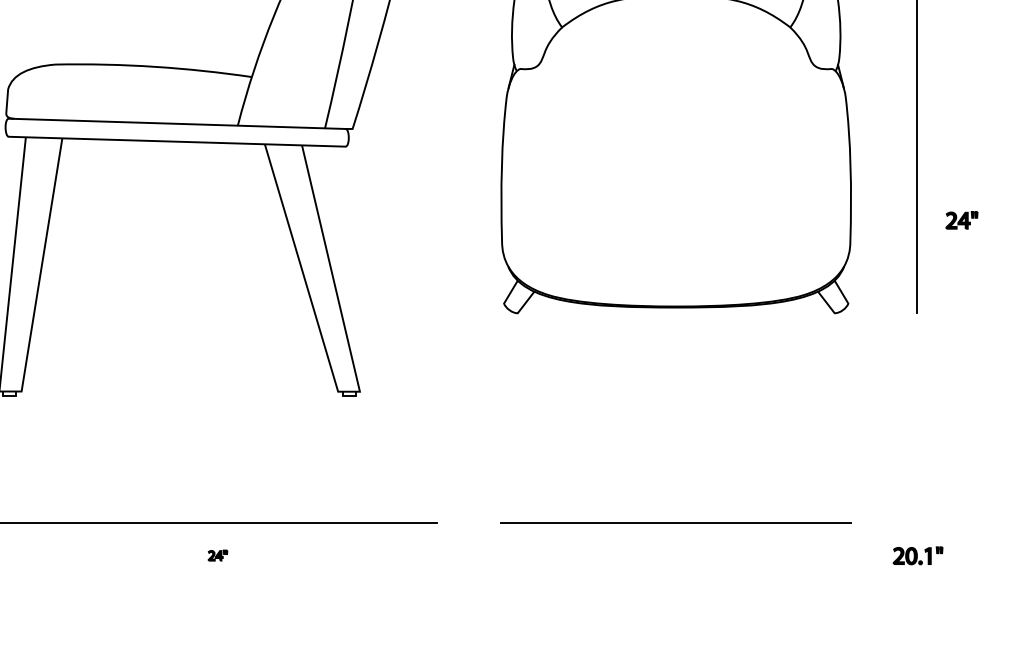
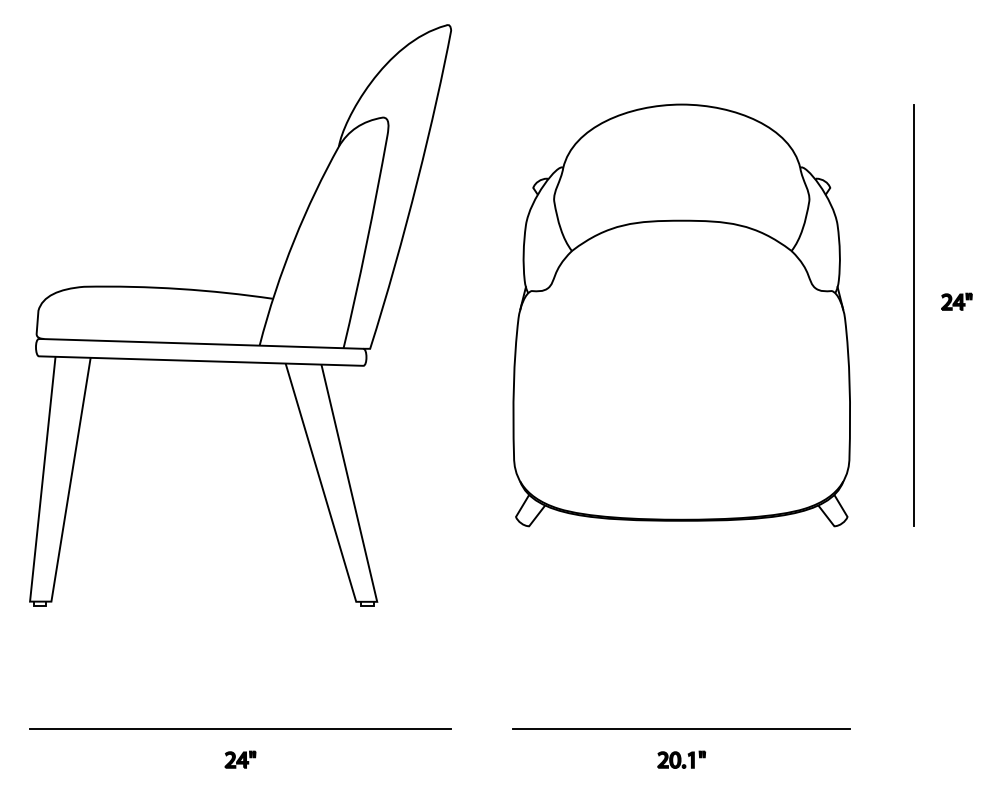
part: (961, 220) -> (956, 301), moved
part: (217, 555) -> (240, 759), size x1.67
part: (917, 555) -> (681, 759), moved

